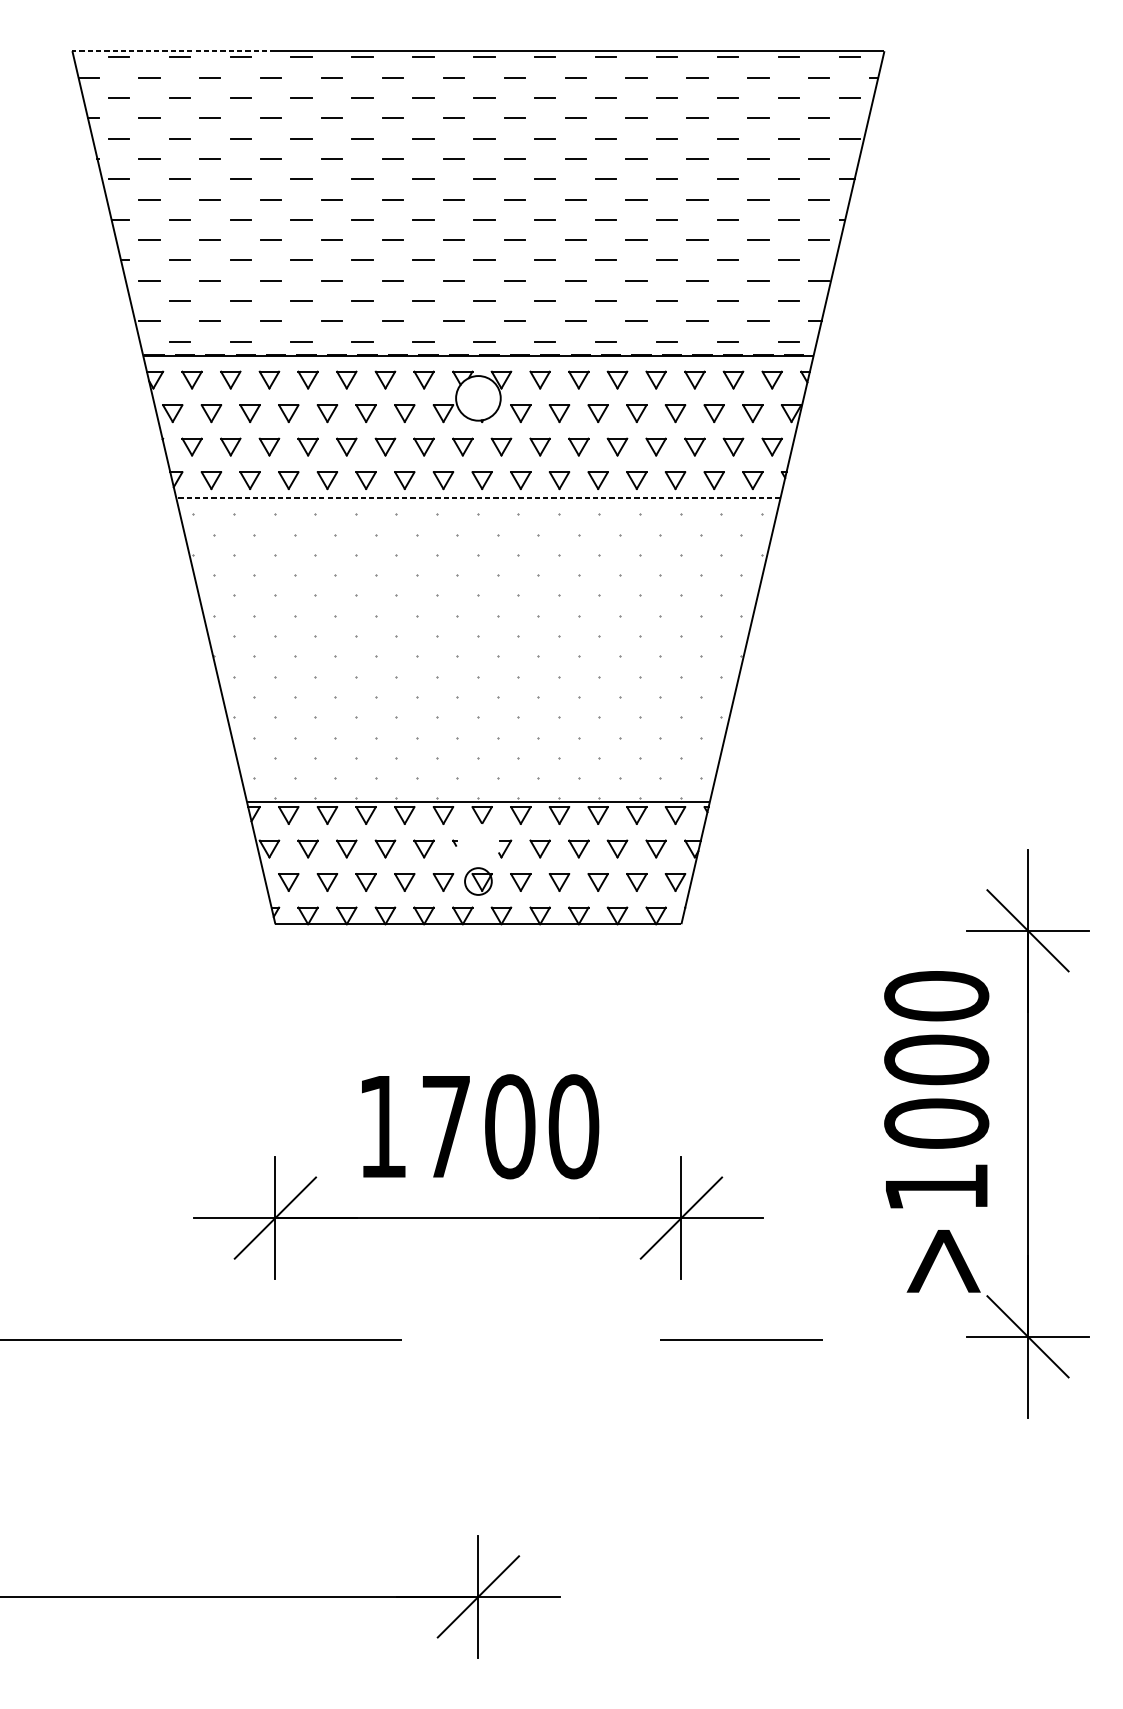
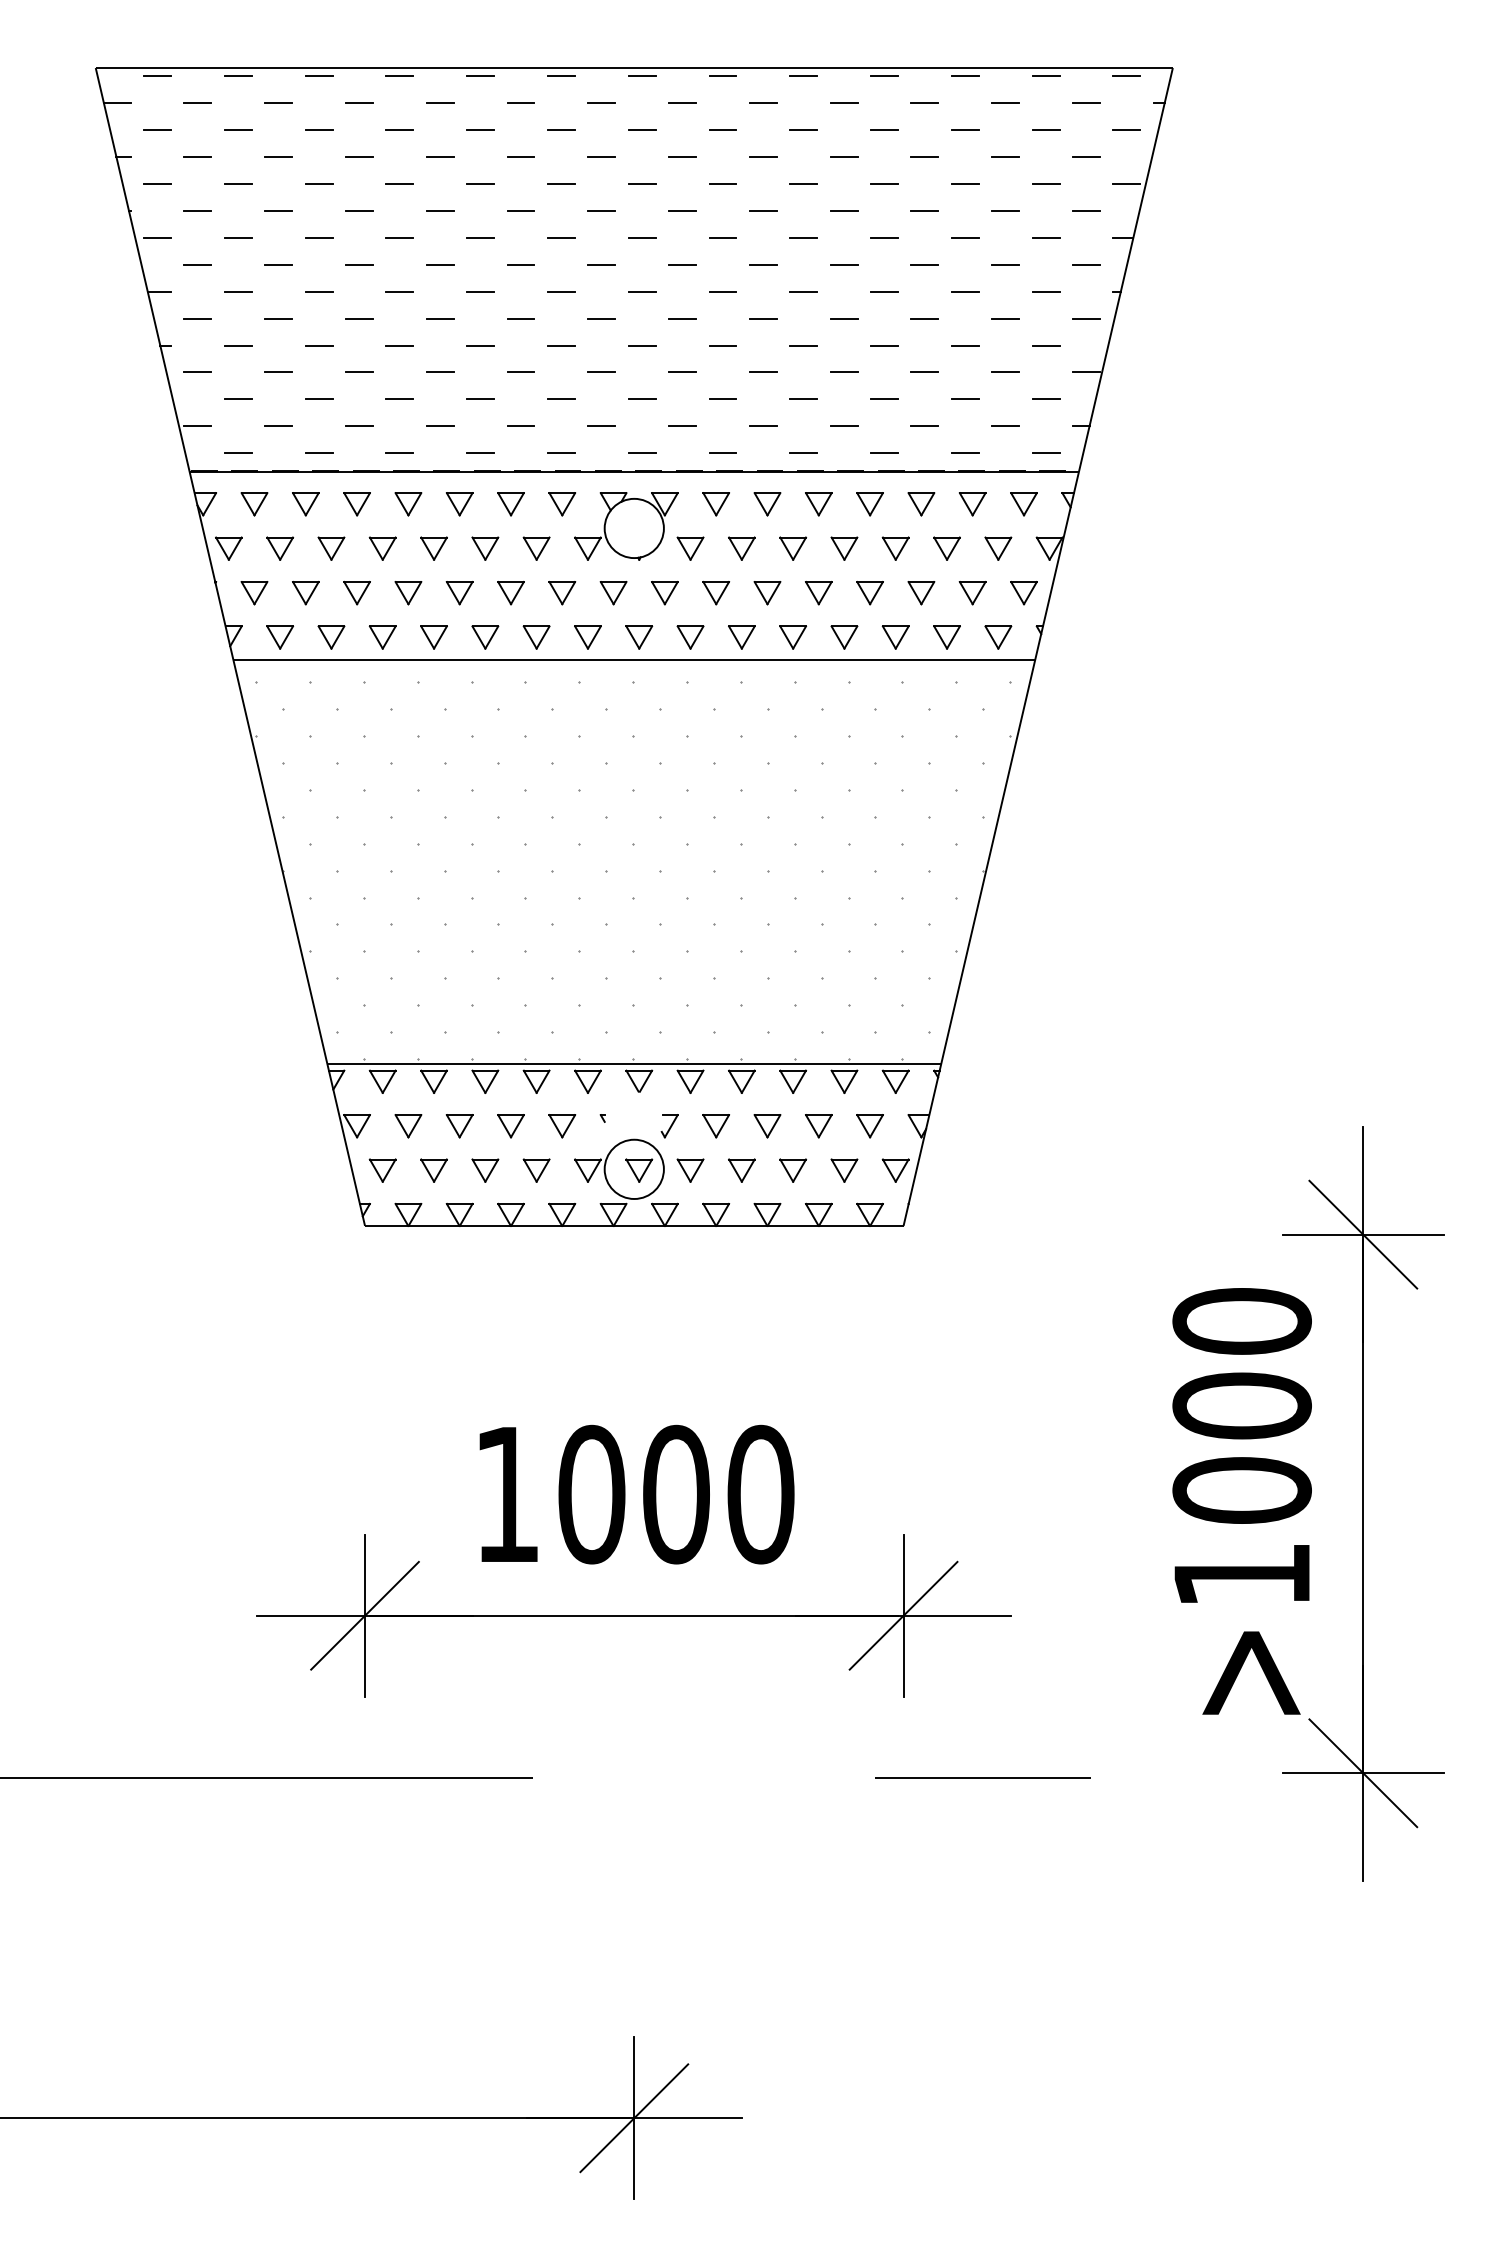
line: (173, 51) -> (230, 68), dashed -> solid
line: (478, 497) -> (634, 660), dashed -> solid
circle: (477, 880) -> (633, 1168), size x1.67
text: (446, 1126) -> (591, 1494), 1700 -> 1000

